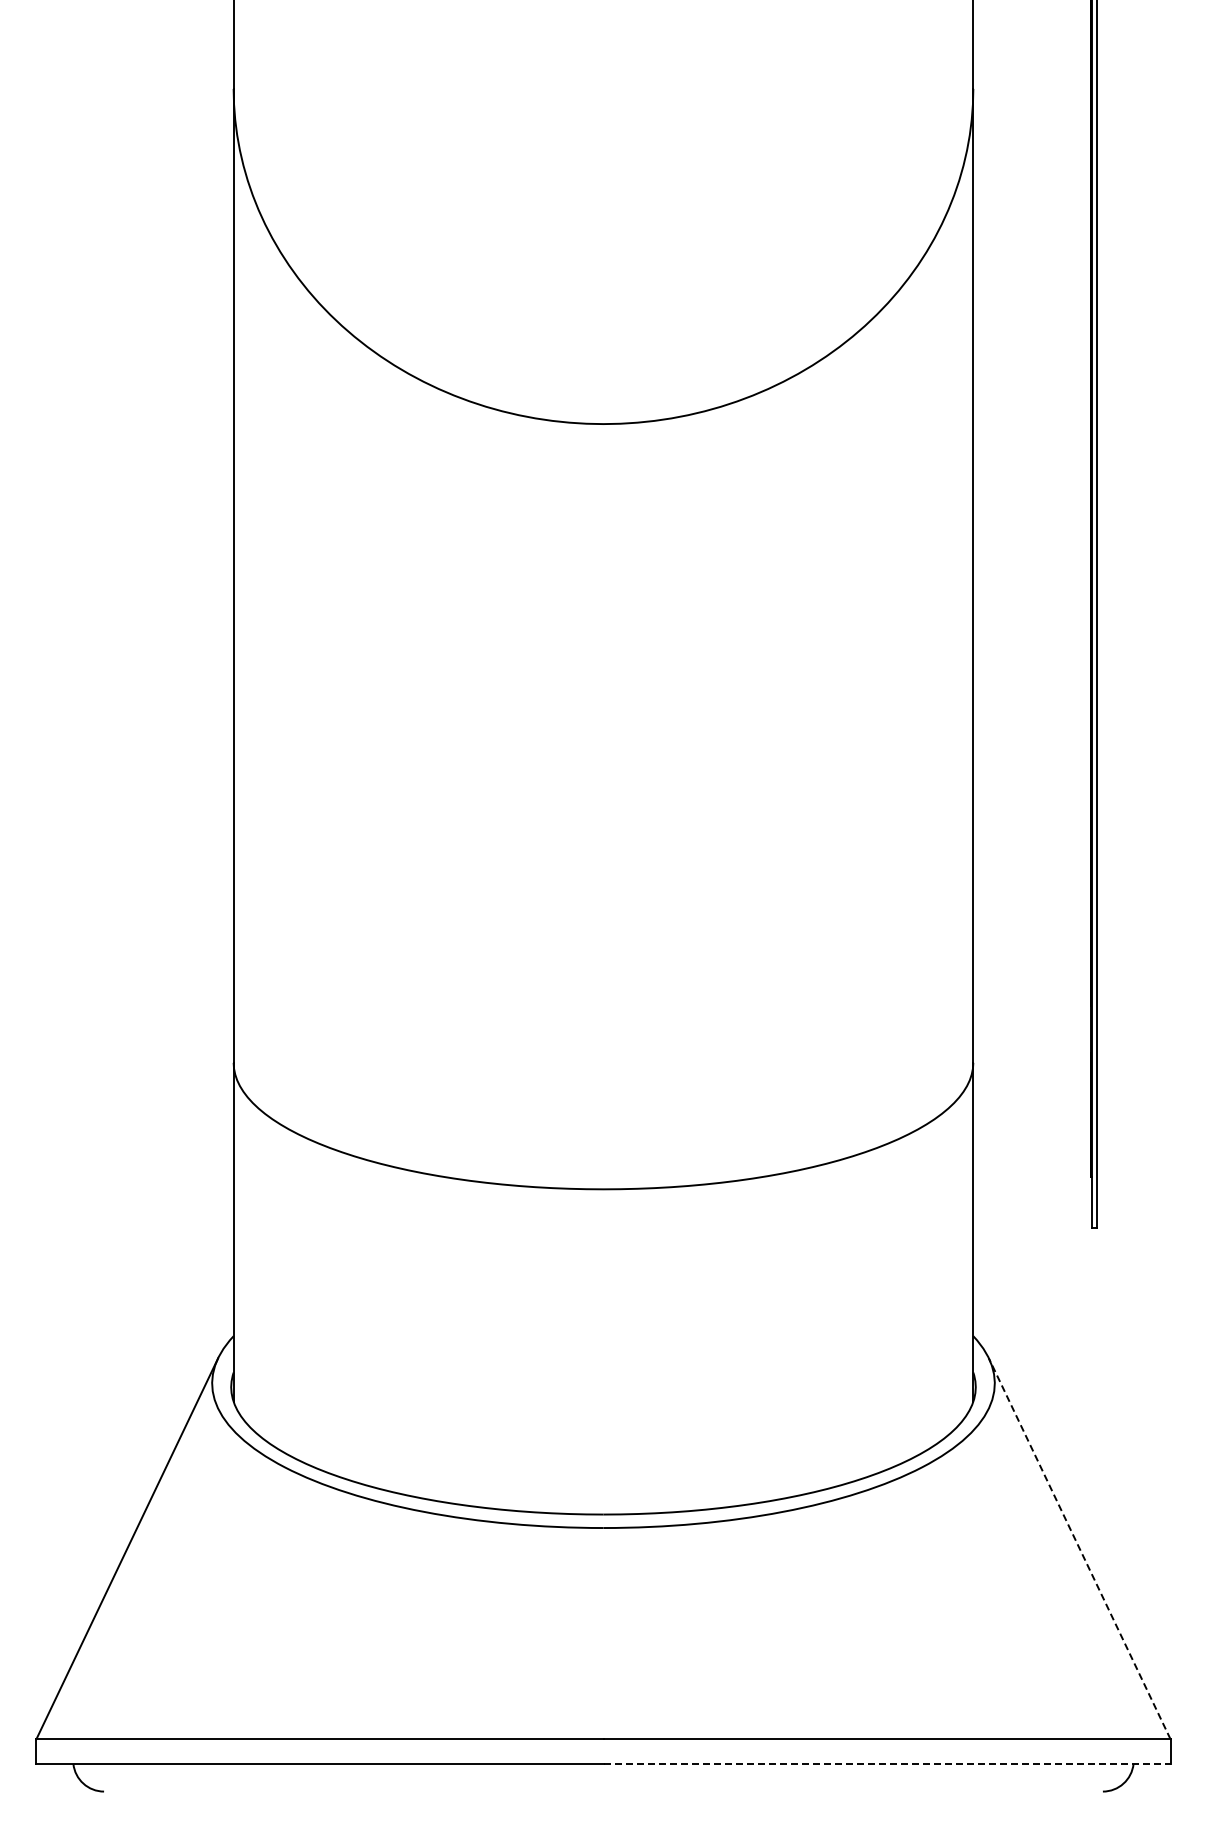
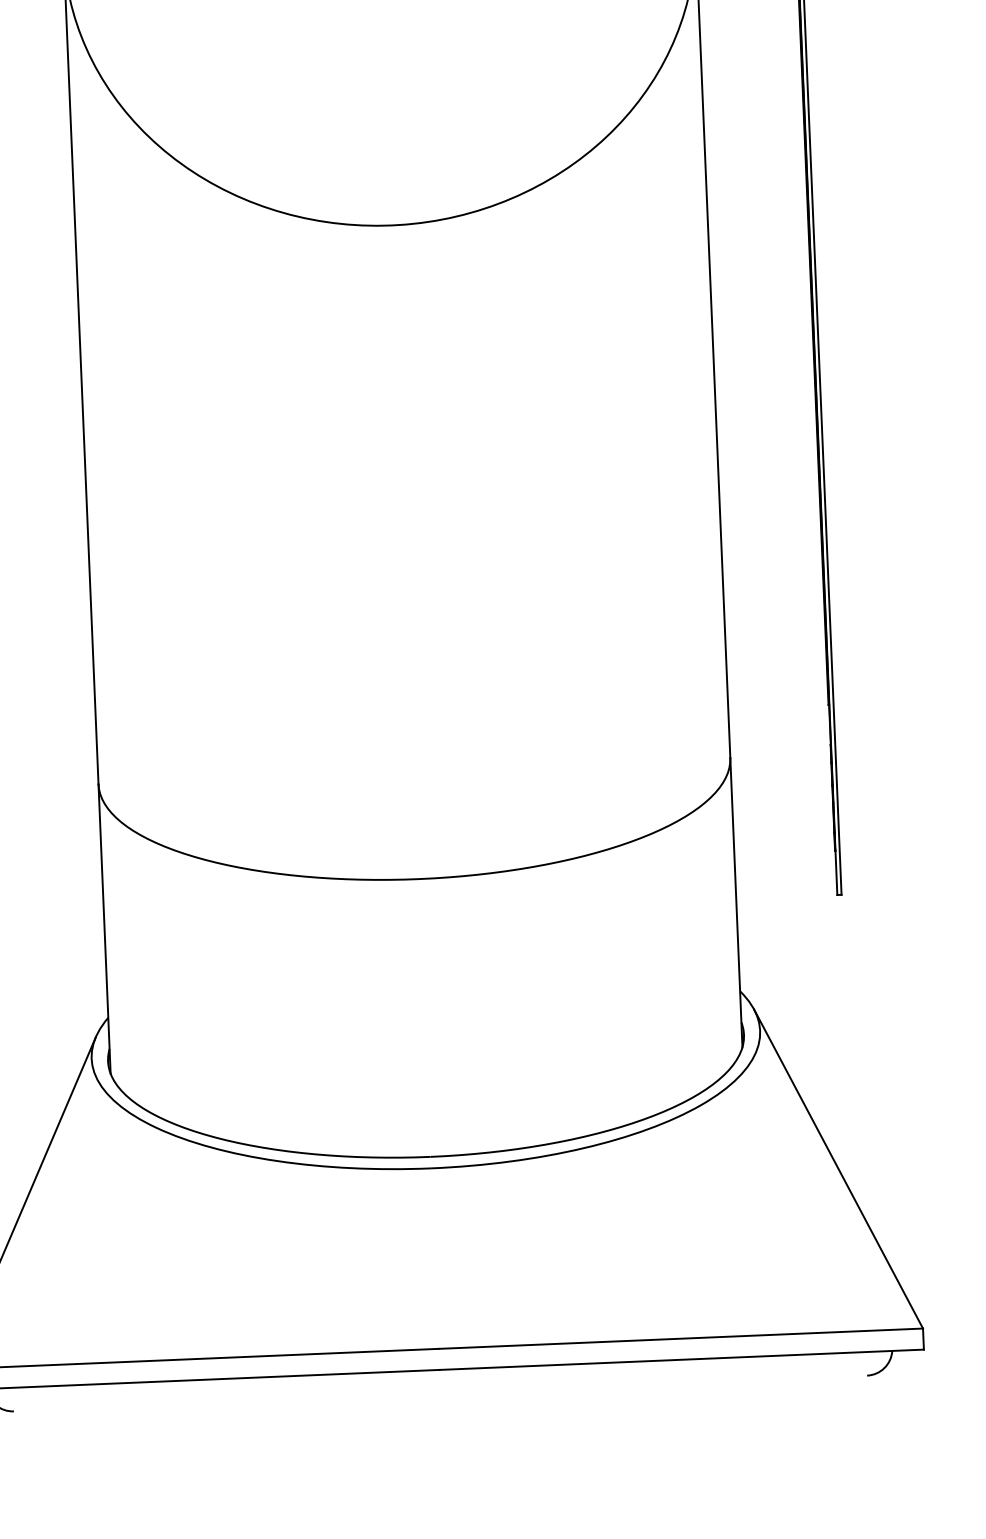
line: (1079, 1548) -> (838, 1168), dashed -> solid
line: (887, 1763) -> (682, 1359), dashed -> solid

